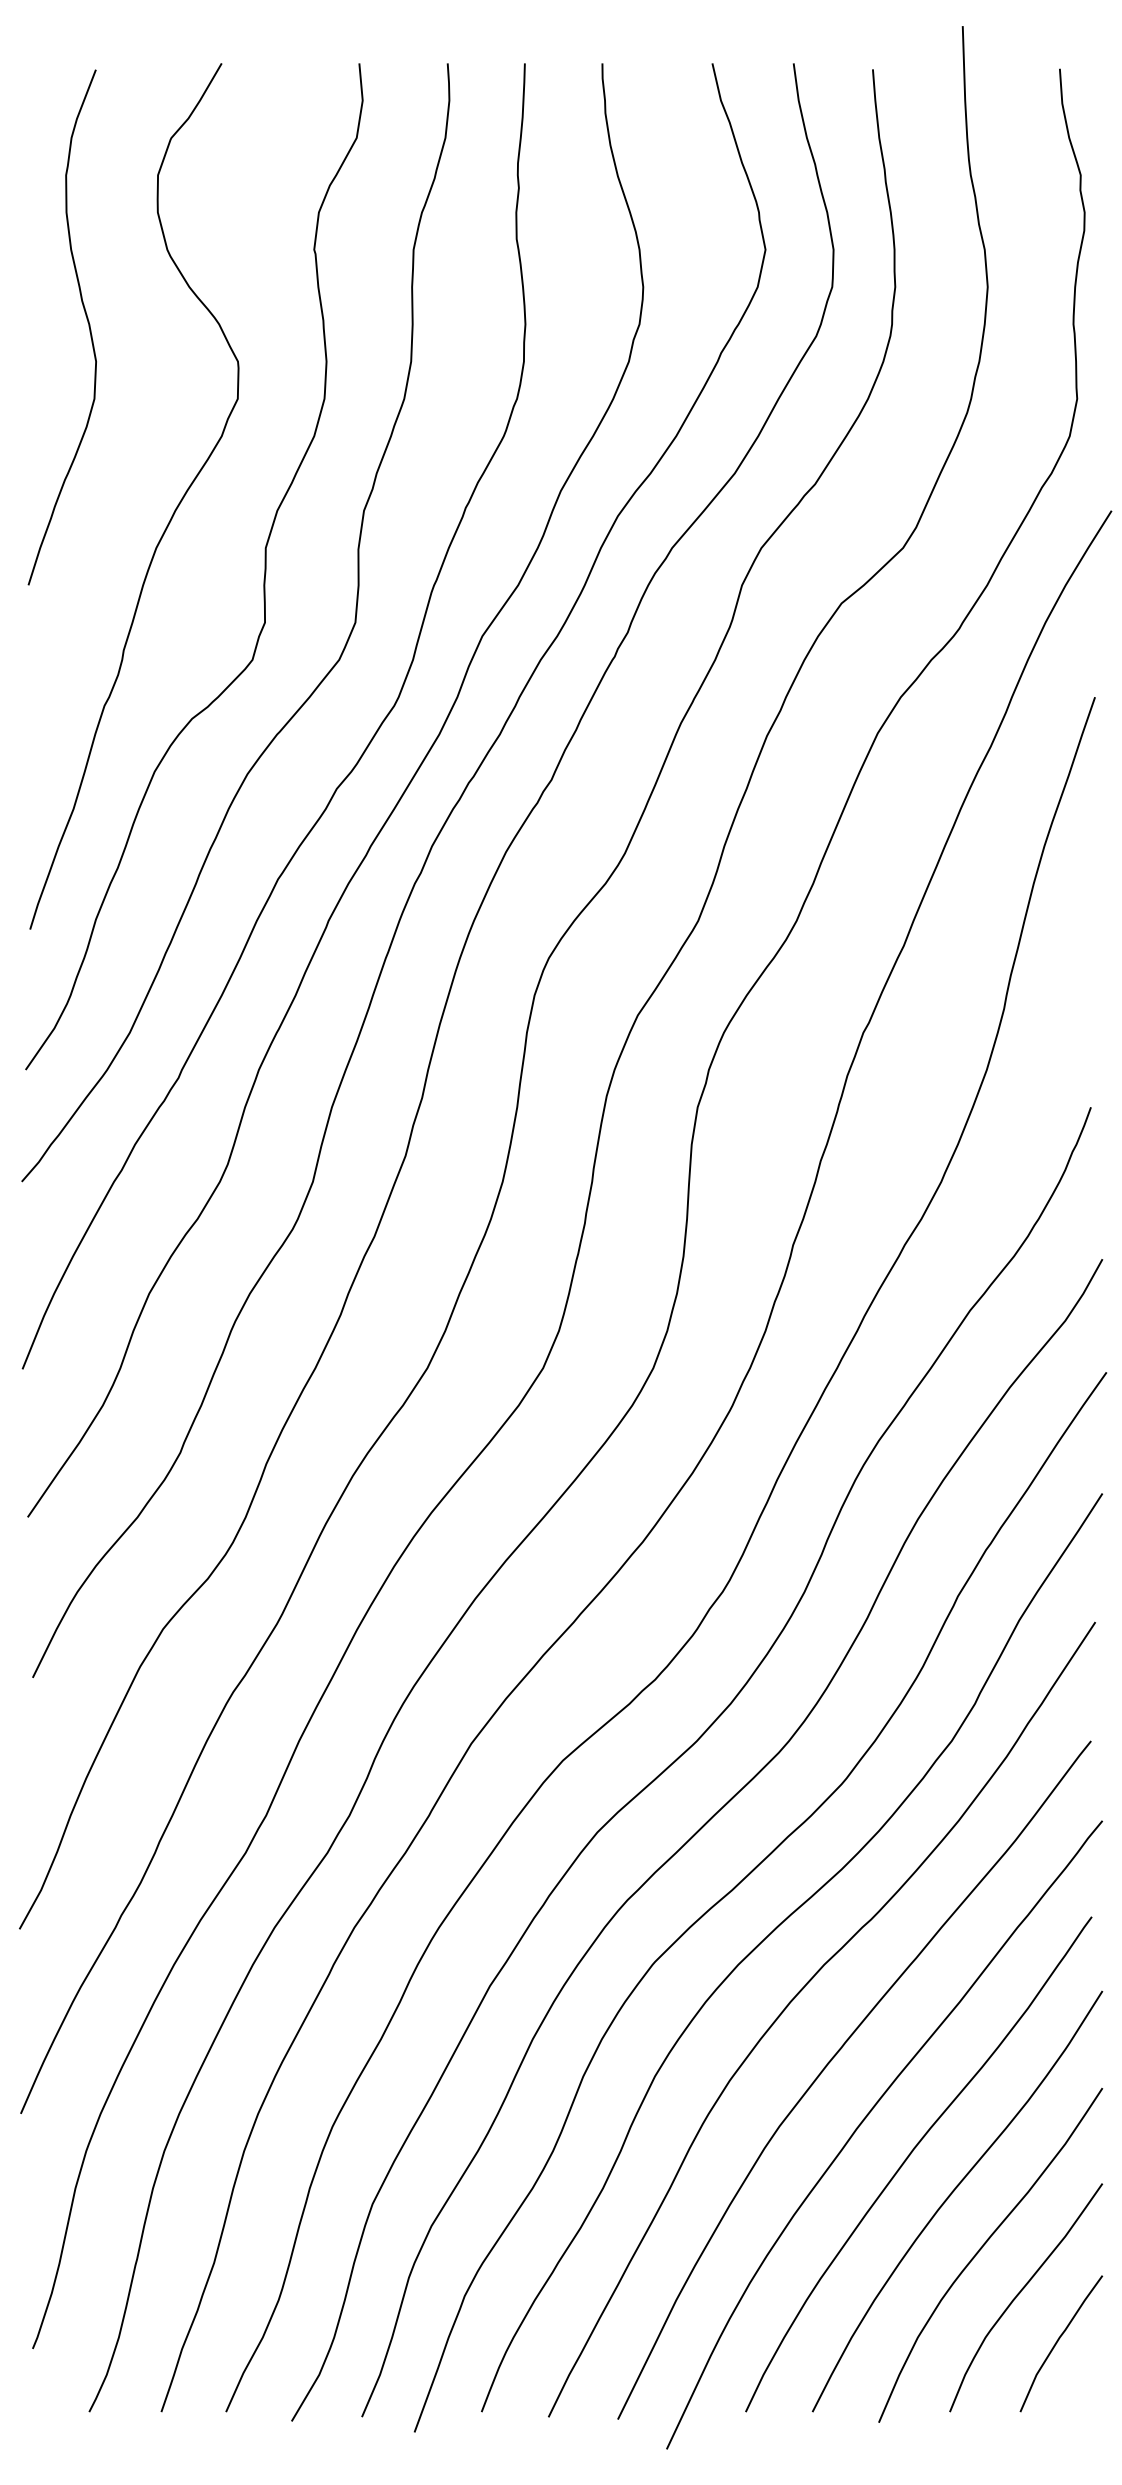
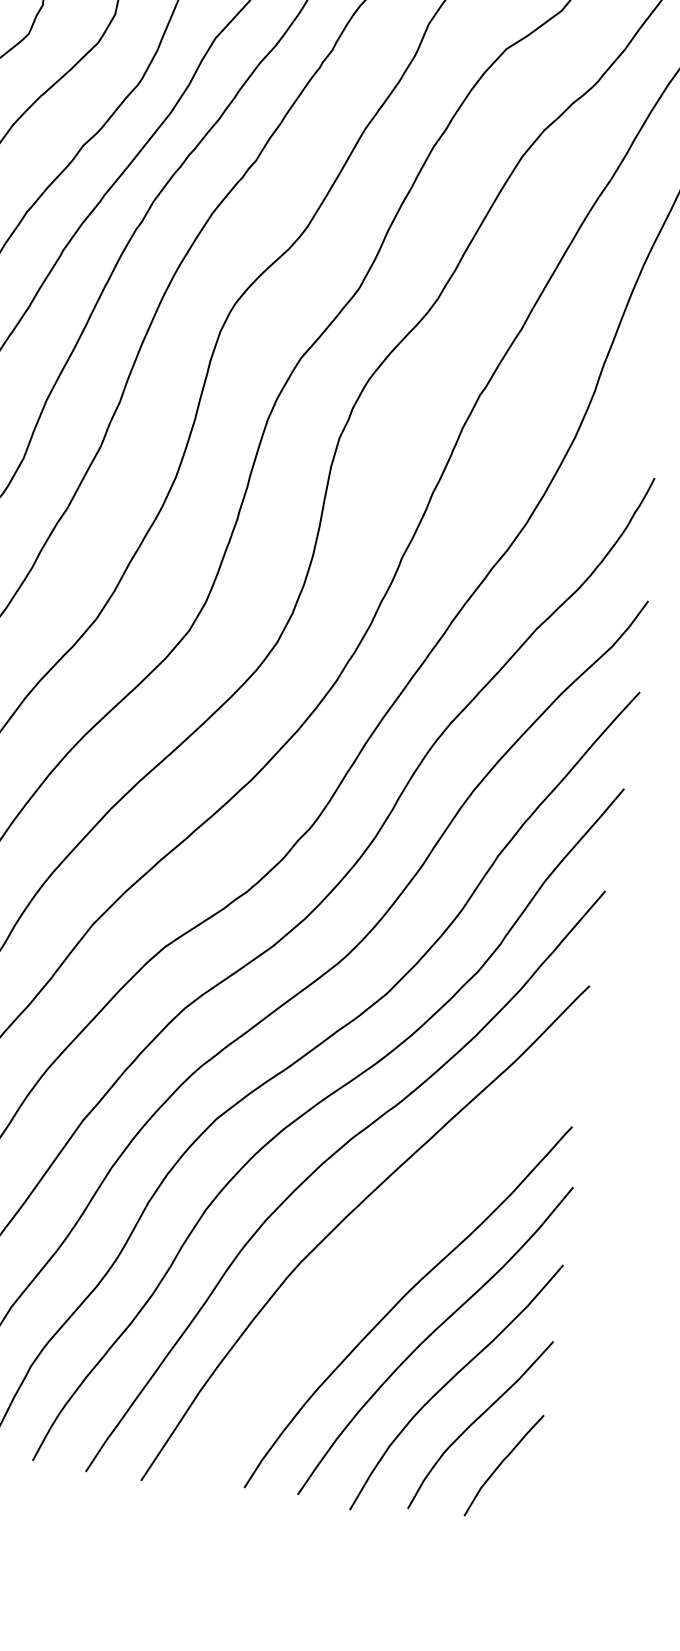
curve: (866, 2118) -> (371, 1265), removed

